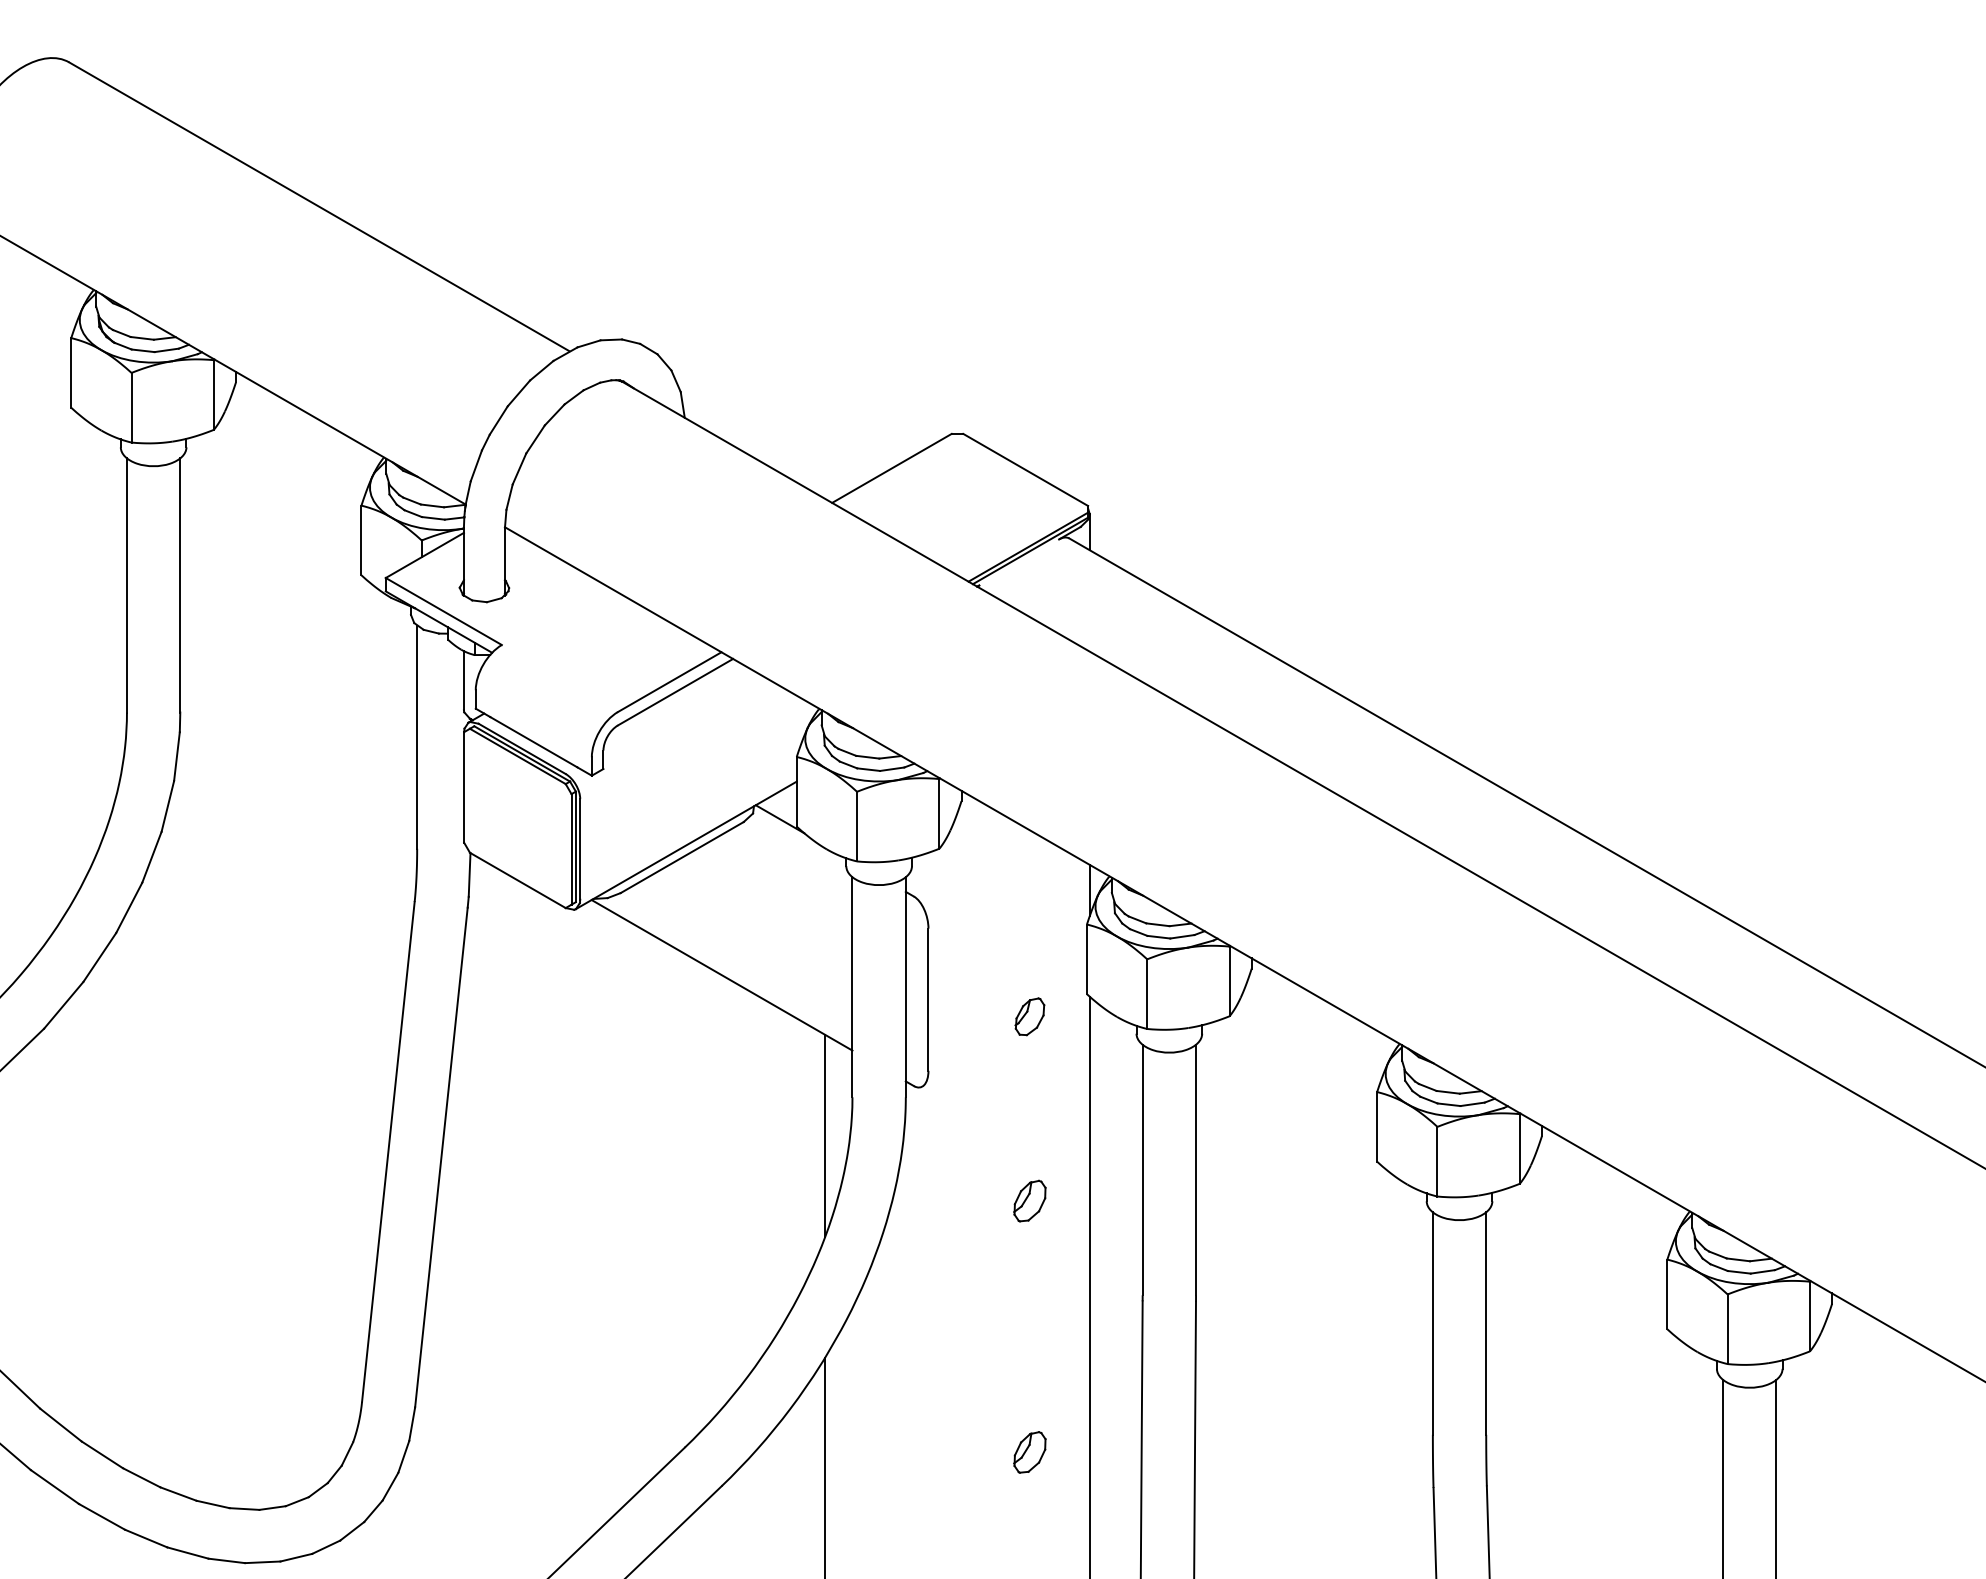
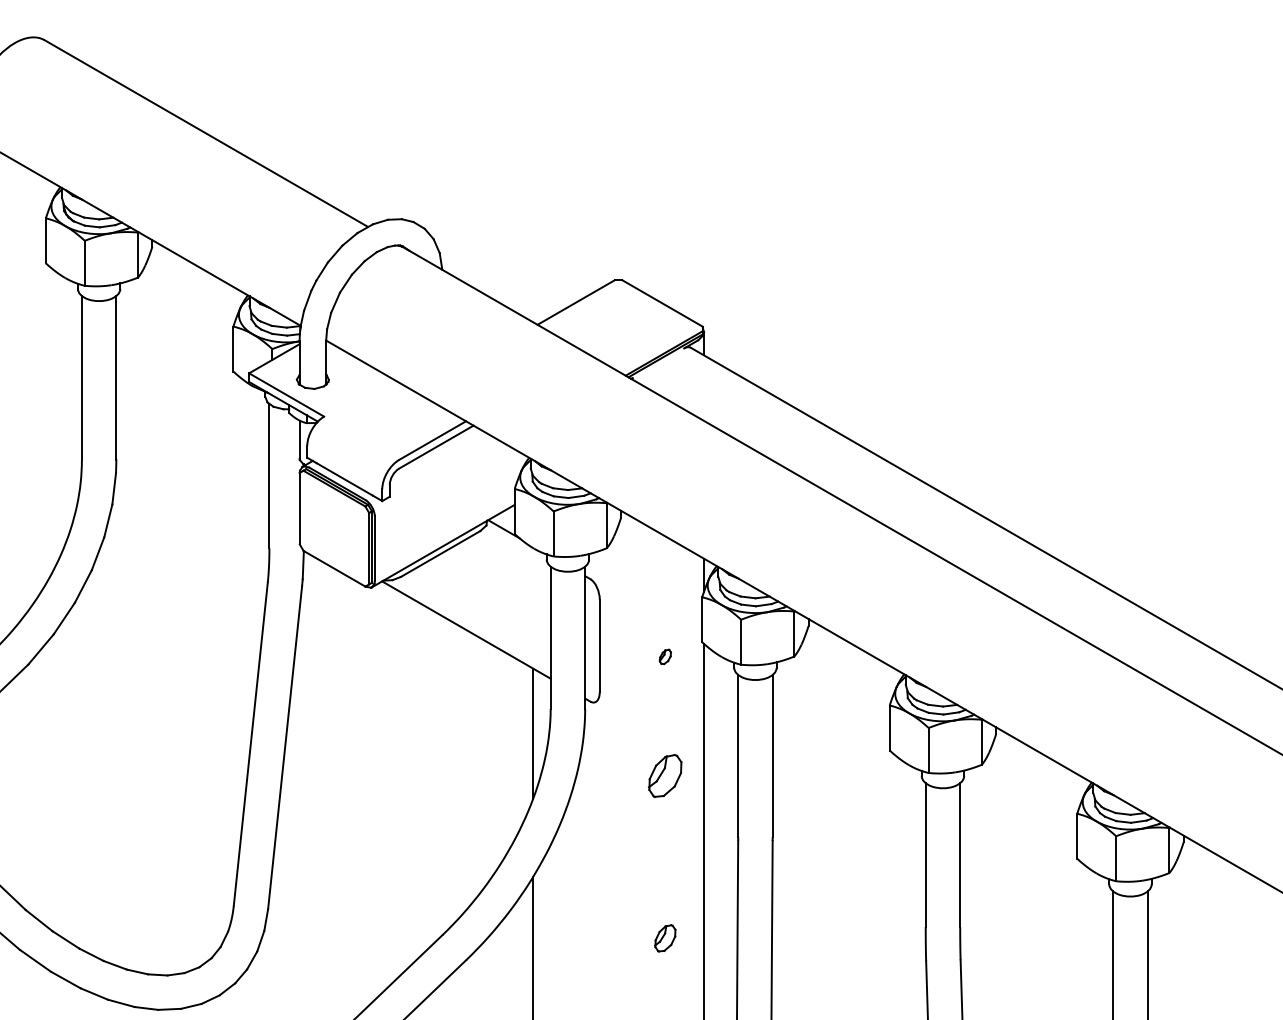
part: (1030, 1016) -> (665, 656), size x0.6
part: (1030, 1200) -> (665, 775), size x1.6

